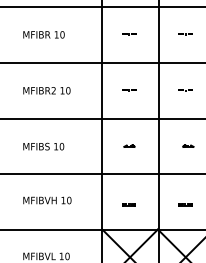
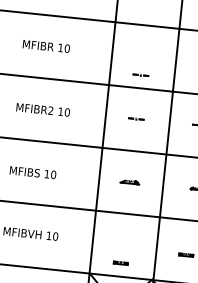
line: (129, 34) -> (141, 75), moved
part: (129, 145) -> (130, 181), size x1.6
part: (128, 204) -> (120, 262), moved

